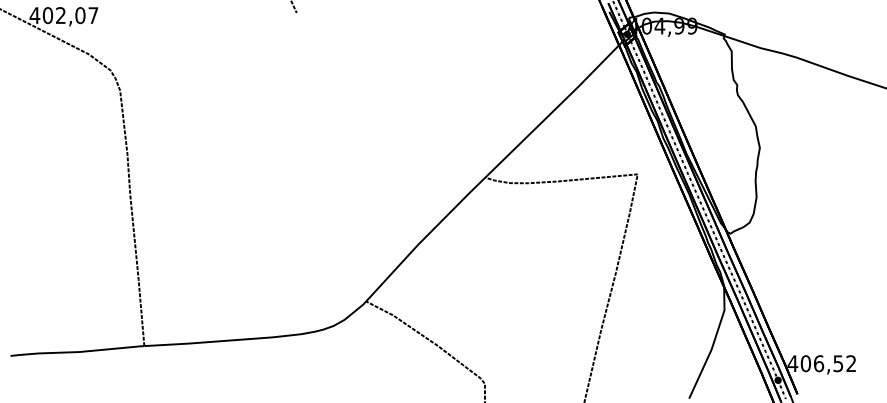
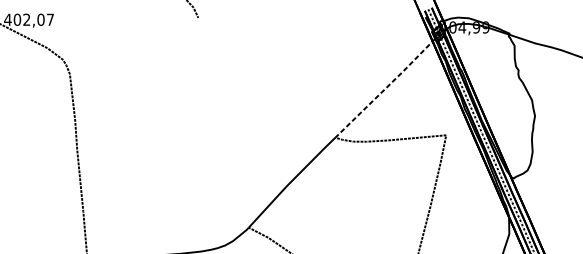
line: (554, 109) -> (385, 88), solid -> dashed

